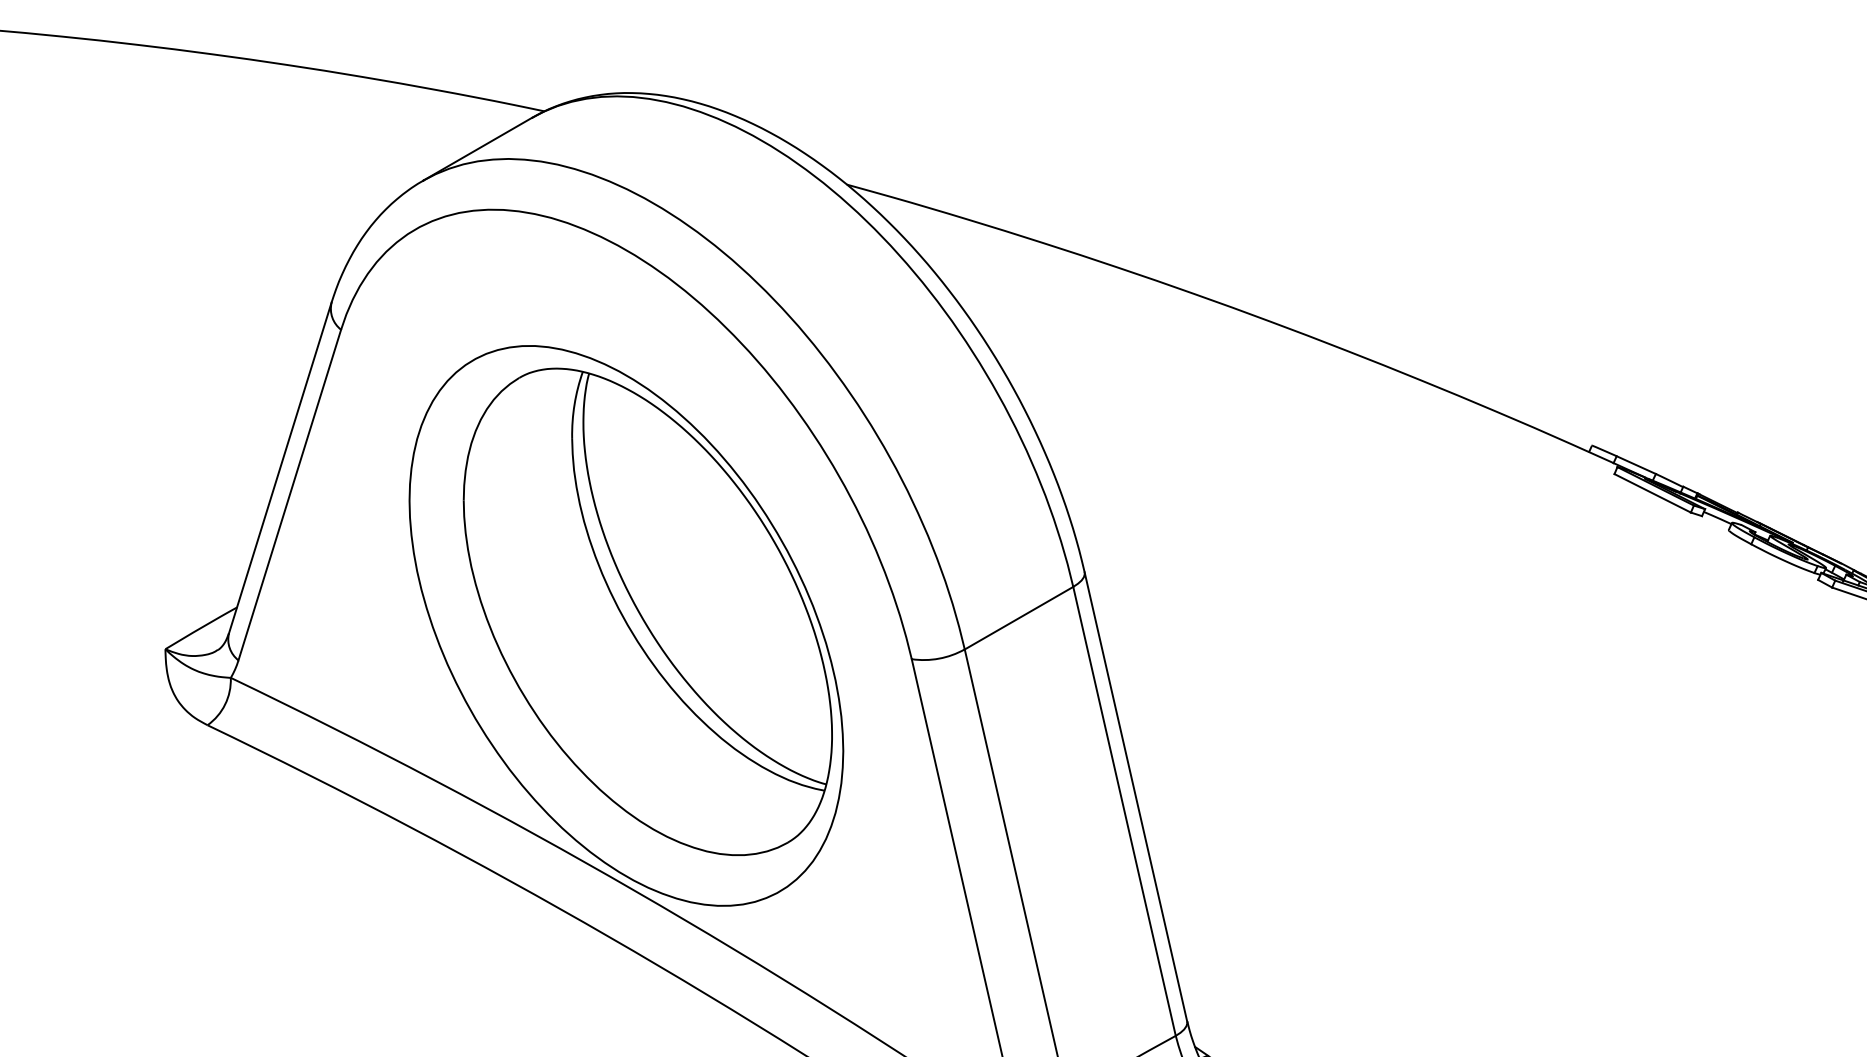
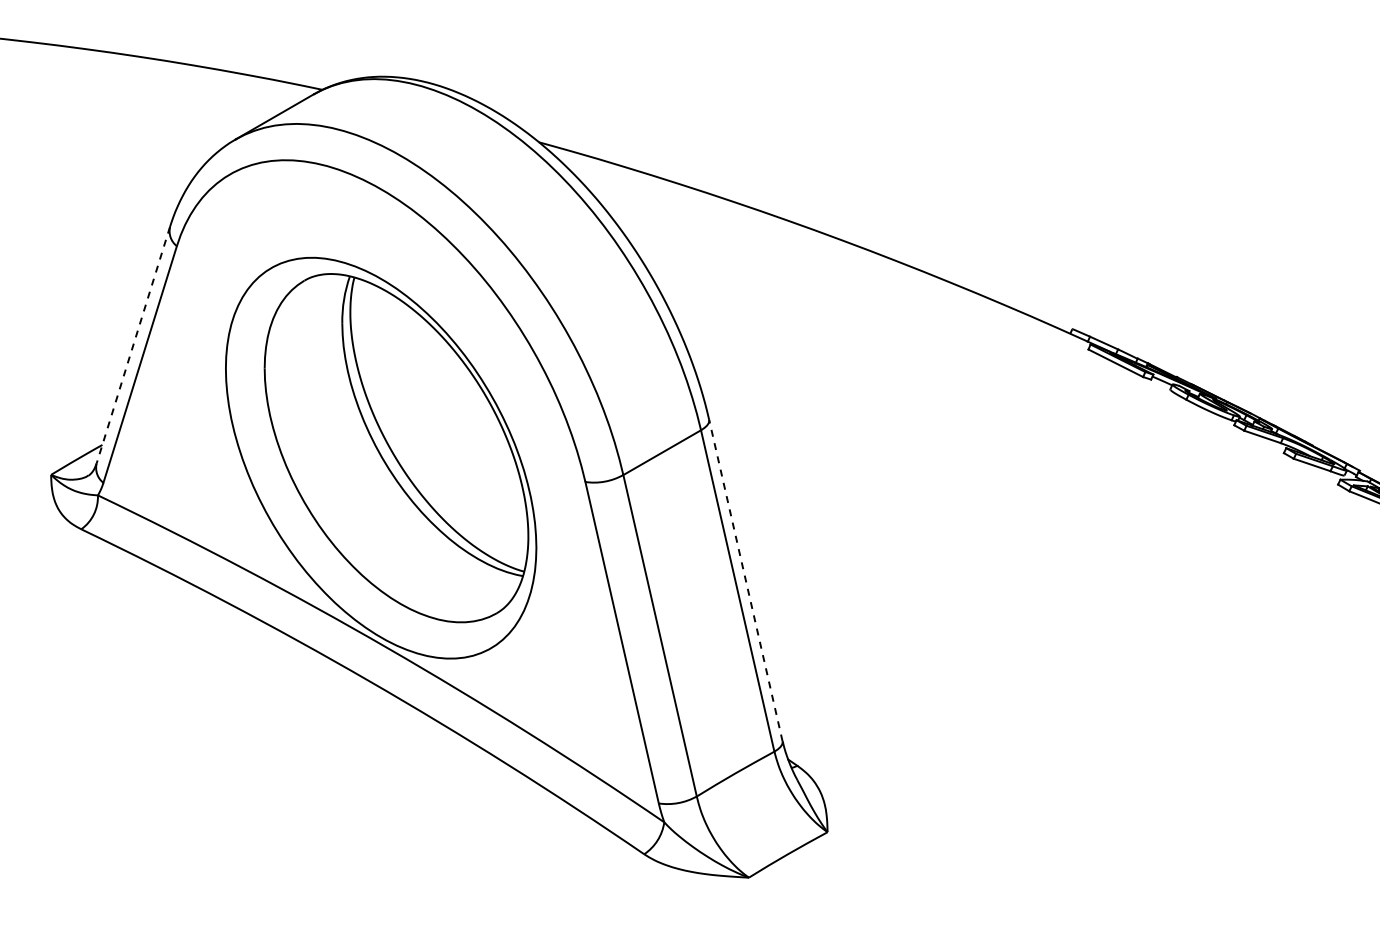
line: (280, 468) -> (133, 345), solid -> dashed
line: (1135, 796) -> (745, 580), solid -> dashed

